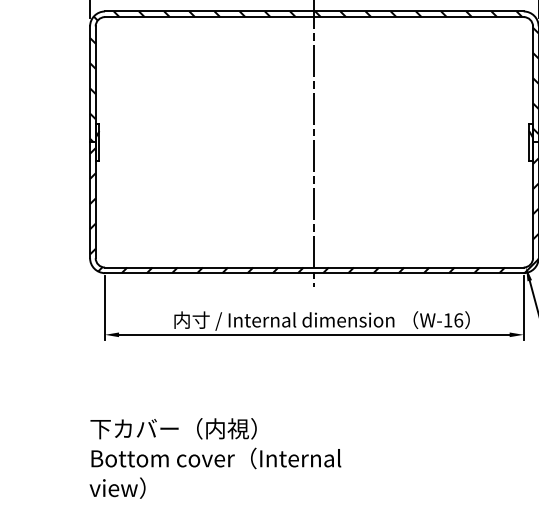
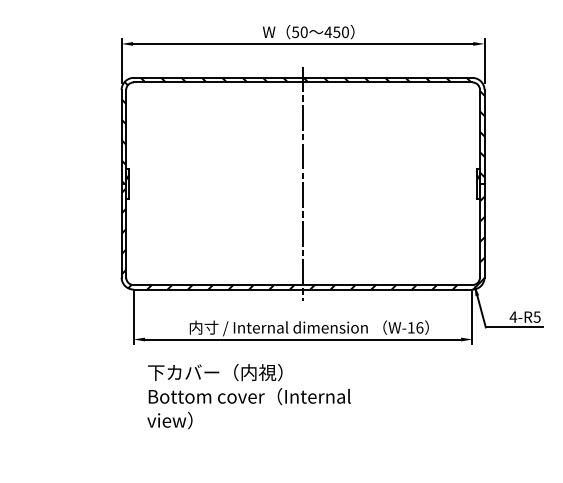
text: (214, 458) -> (248, 396), moved

